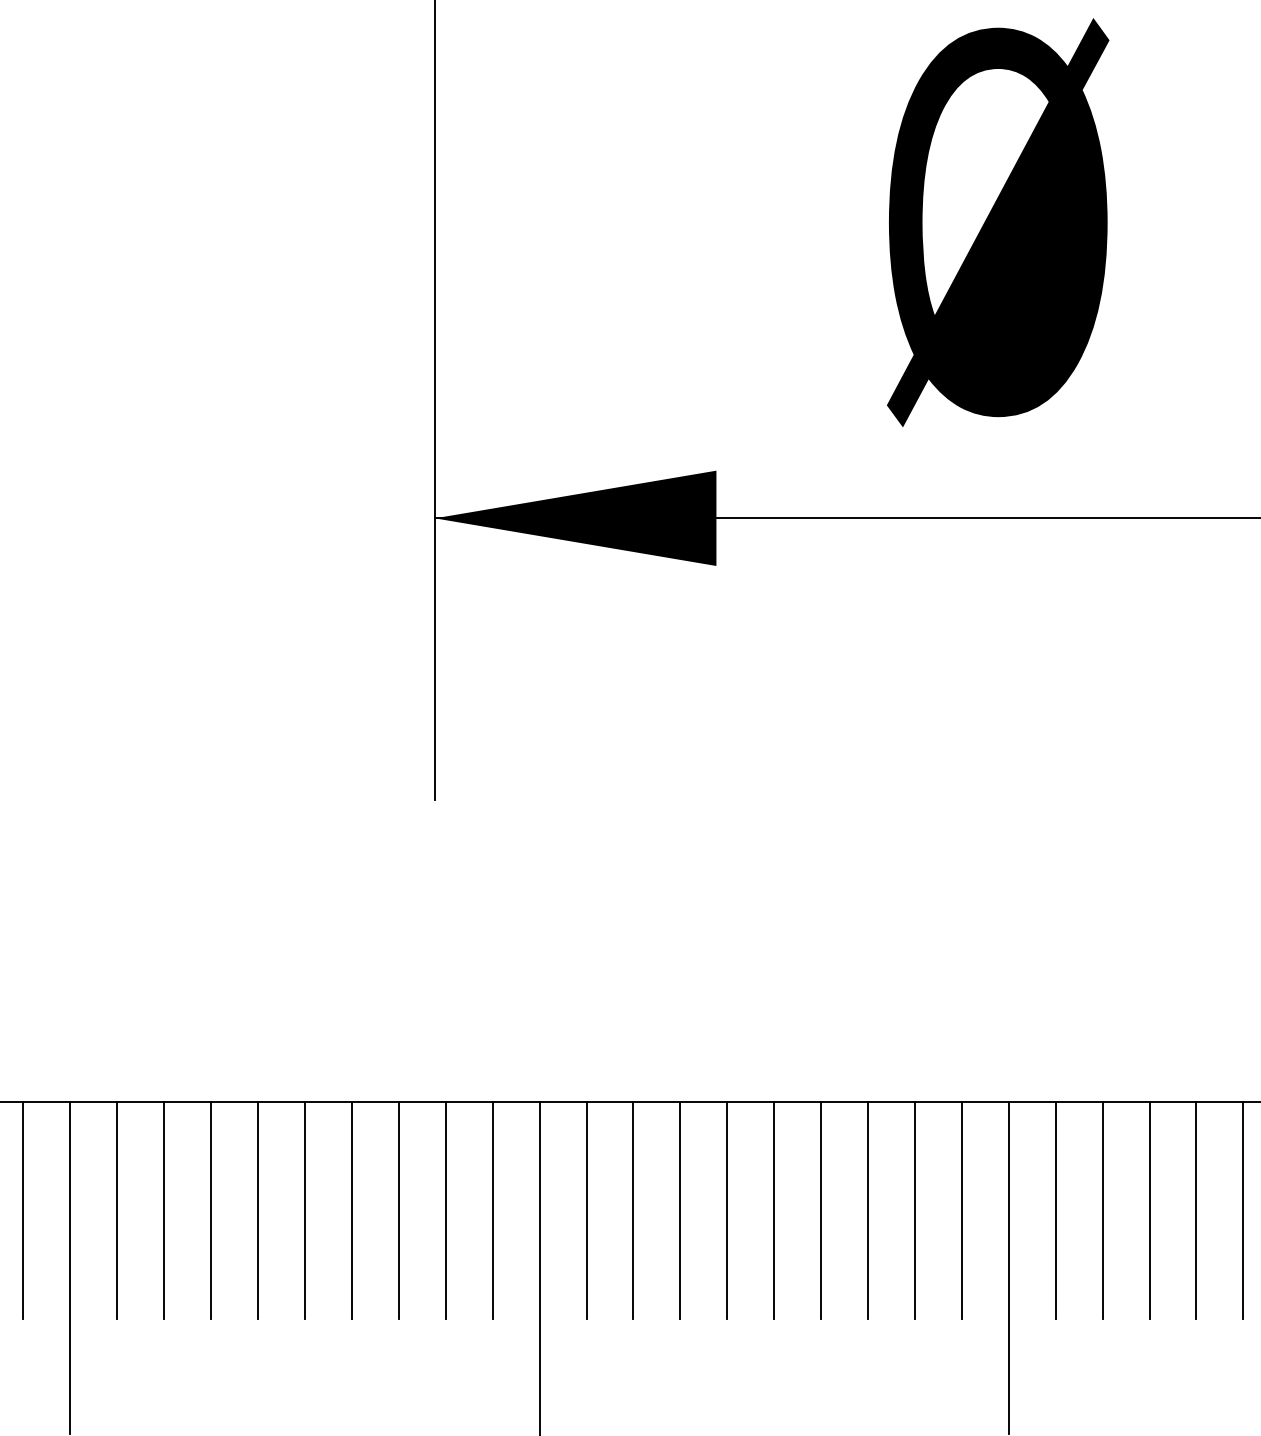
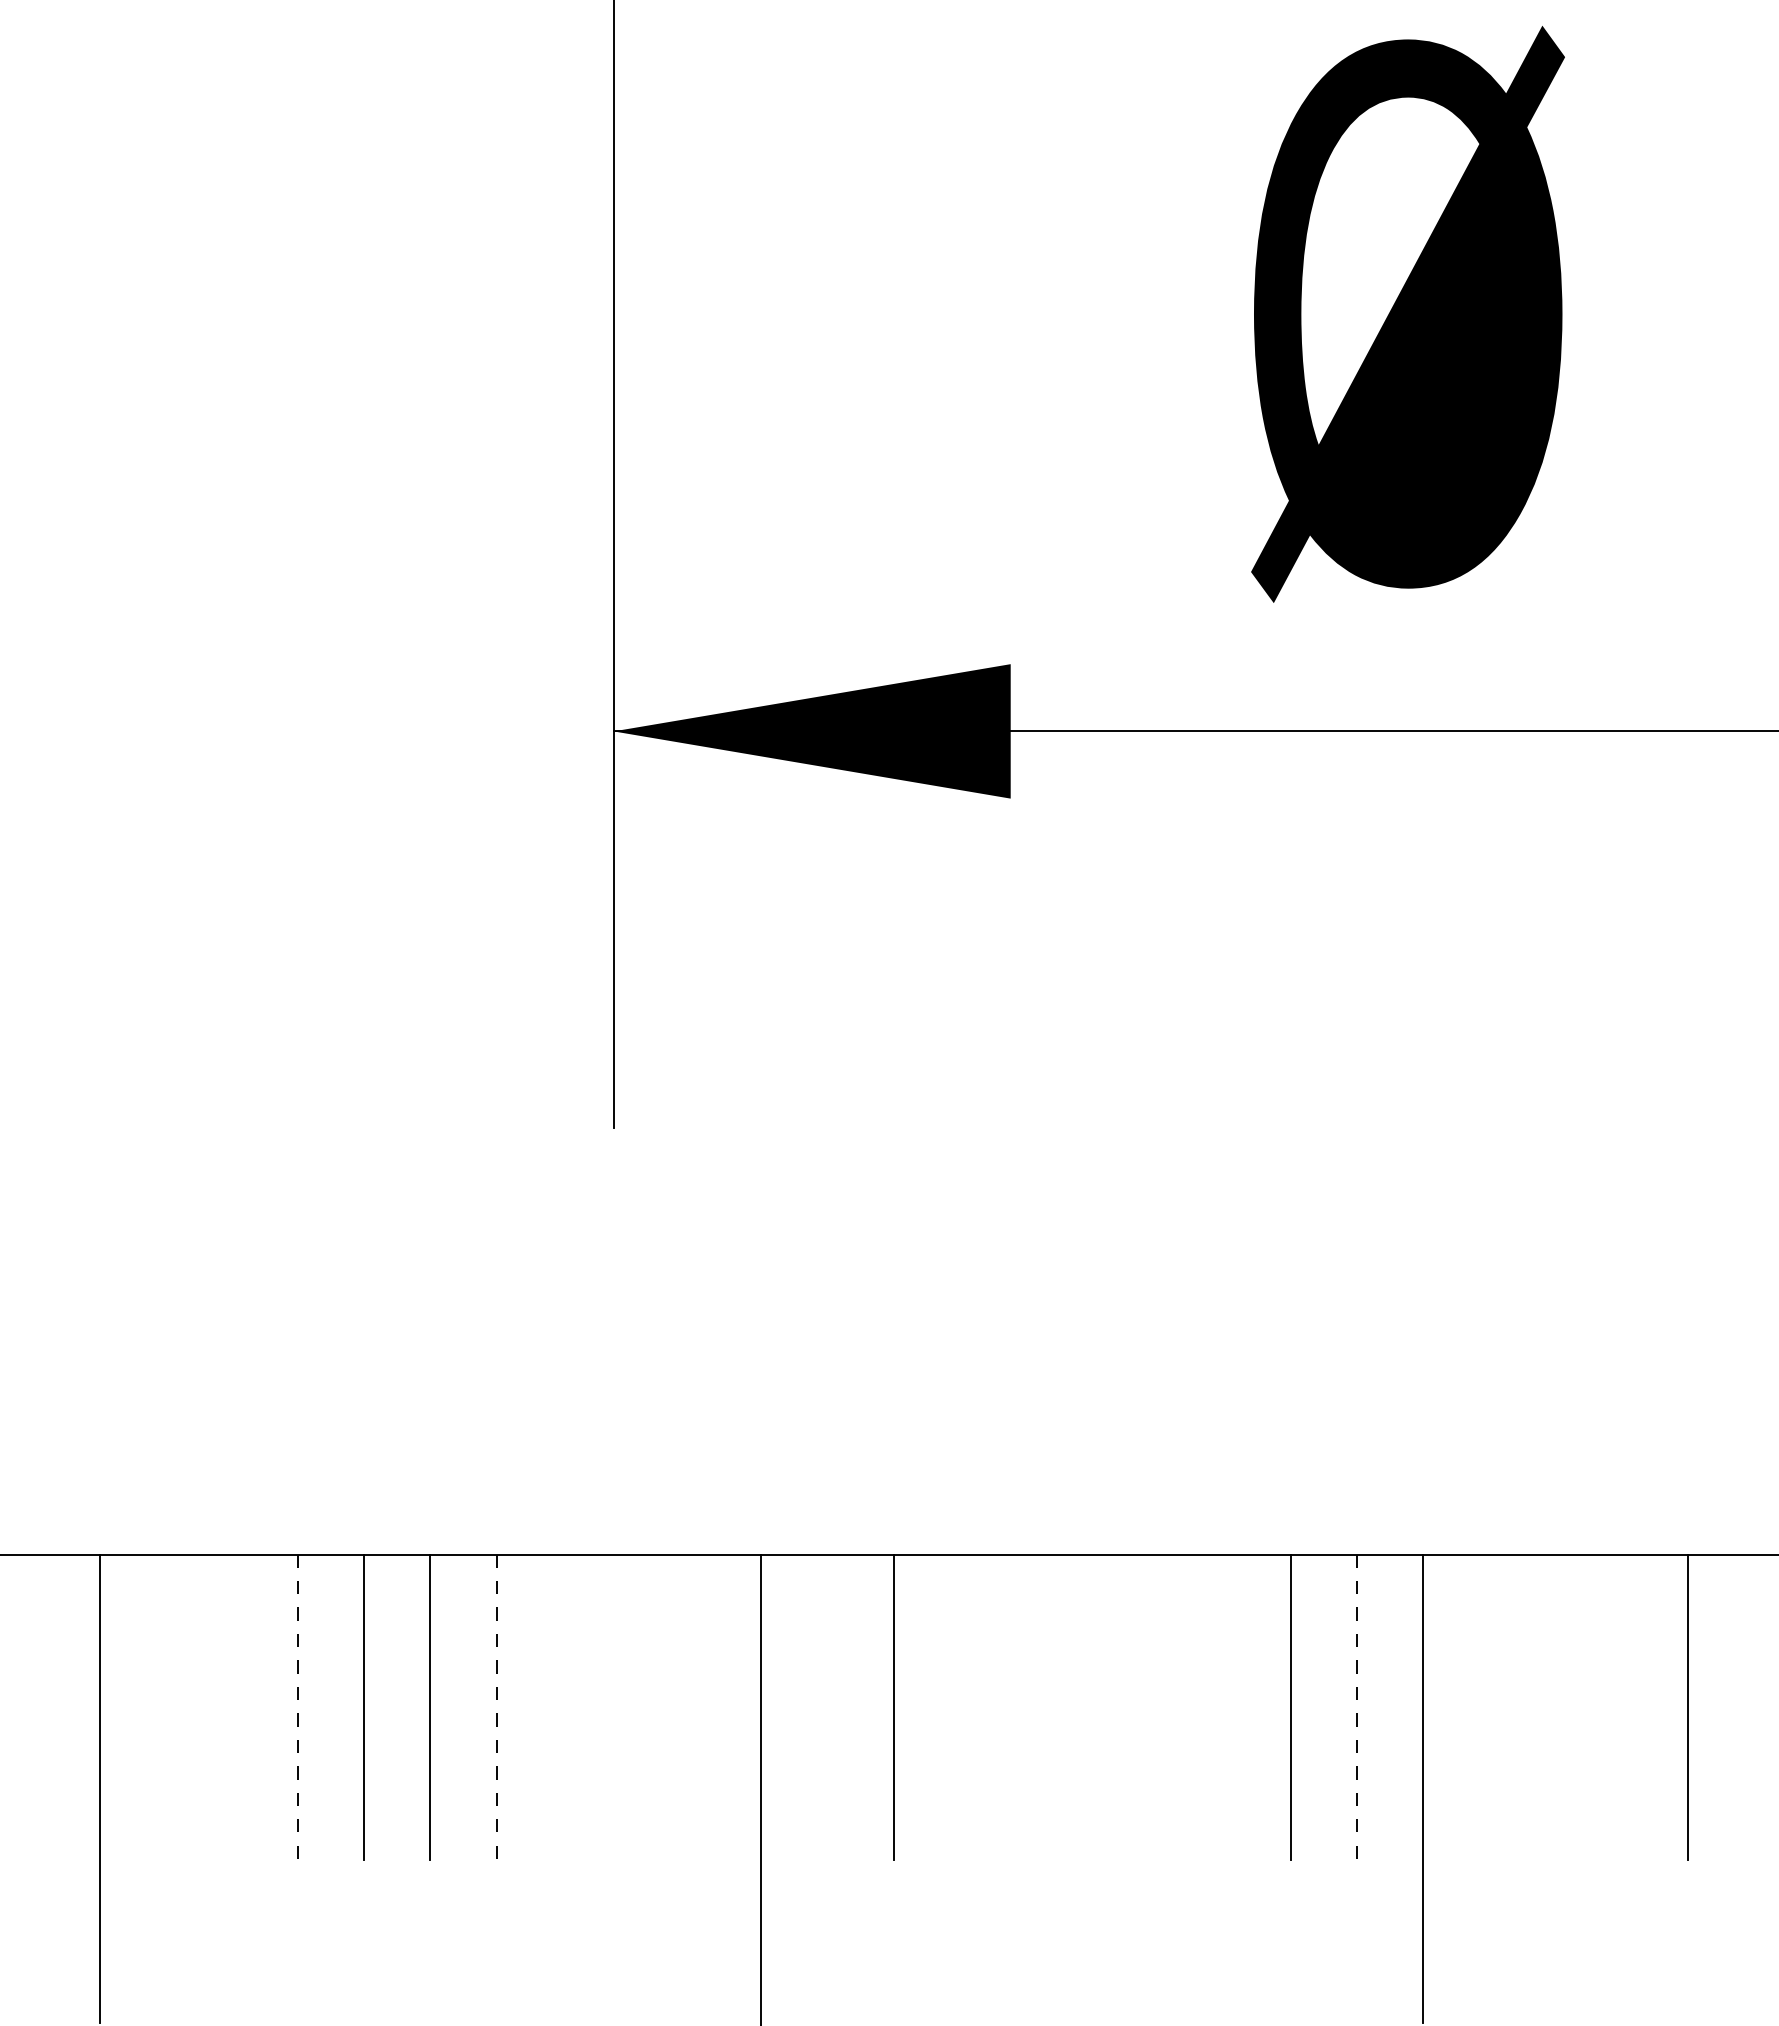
line: (23, 1210) -> (33, 1707), removed
line: (117, 1210) -> (165, 1707), removed
line: (163, 1210) -> (231, 1707), removed
line: (211, 1210) -> (298, 1707), solid -> dashed
line: (351, 1210) -> (496, 1707), solid -> dashed
line: (398, 1210) -> (562, 1707), removed
line: (445, 1210) -> (628, 1707), removed
line: (492, 1210) -> (695, 1707), removed
line: (586, 1210) -> (827, 1707), removed
line: (680, 1210) -> (959, 1707), removed
line: (726, 1210) -> (1025, 1707), removed
line: (774, 1210) -> (1092, 1707), removed
line: (821, 1210) -> (1158, 1707), removed
line: (868, 1210) -> (1224, 1707), removed
line: (961, 1210) -> (1356, 1707), solid -> dashed
line: (1055, 1210) -> (1489, 1707), removed
line: (1102, 1210) -> (1555, 1707), removed
line: (1149, 1210) -> (1621, 1707), removed
line: (1243, 1210) -> (1753, 1707), removed

